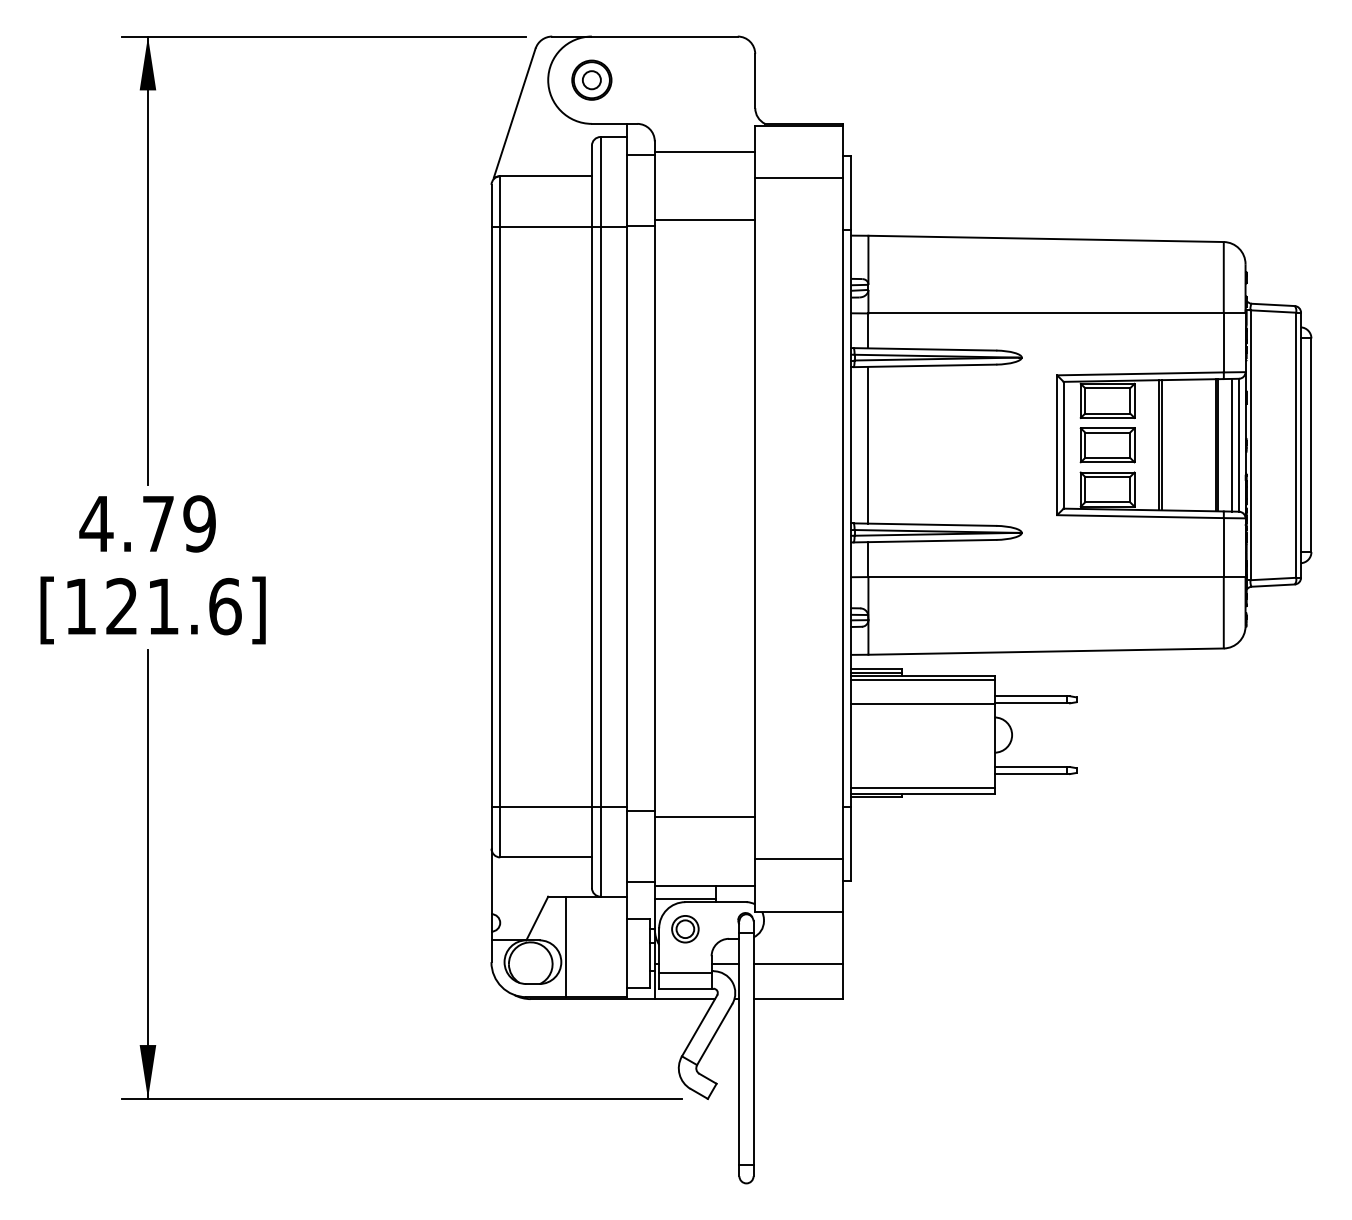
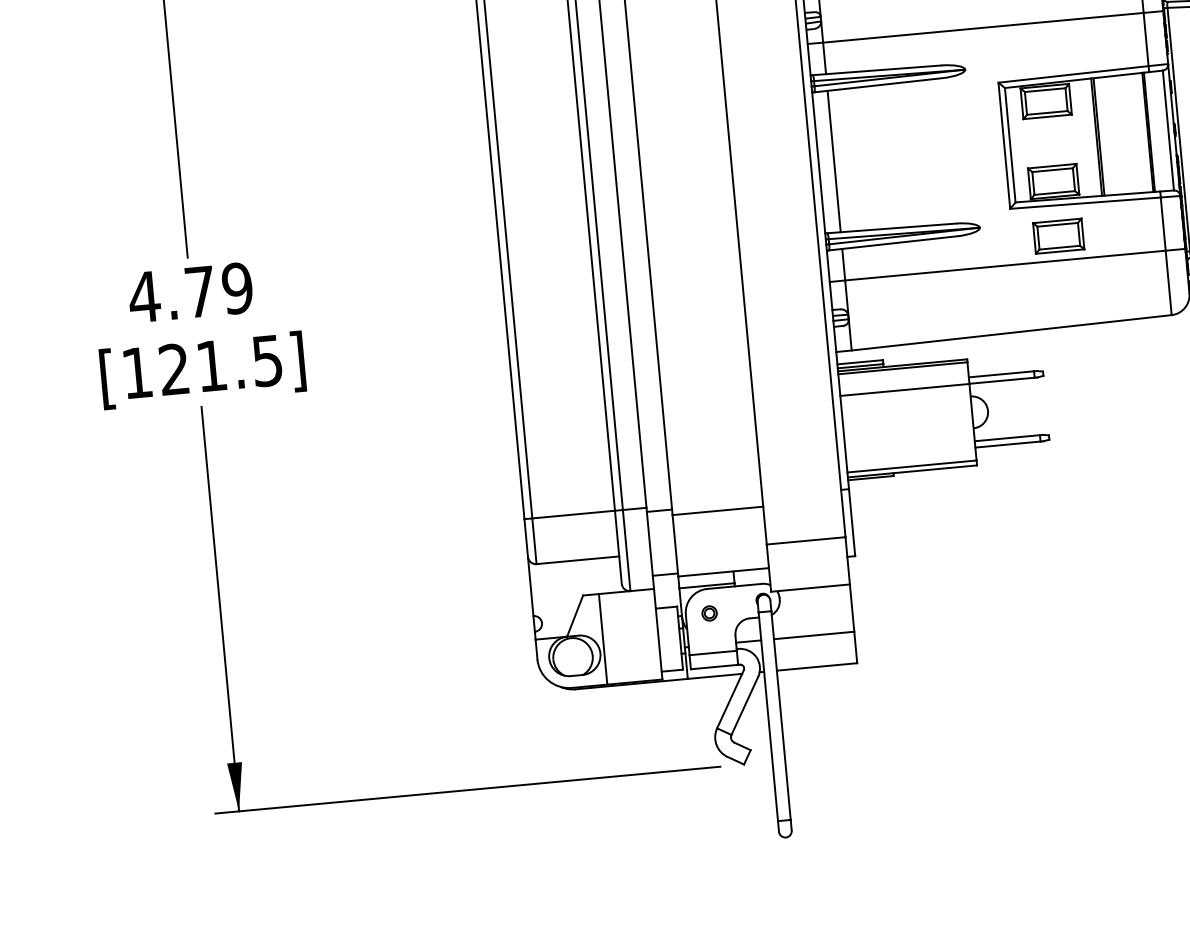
line: (1232, 444) -> (1162, 130), removed
part: (1107, 445) -> (1058, 236), moved
text: (225, 606) -> (267, 360), [121.6] -> [121.5]
part: (685, 929) -> (709, 613), size x0.6

